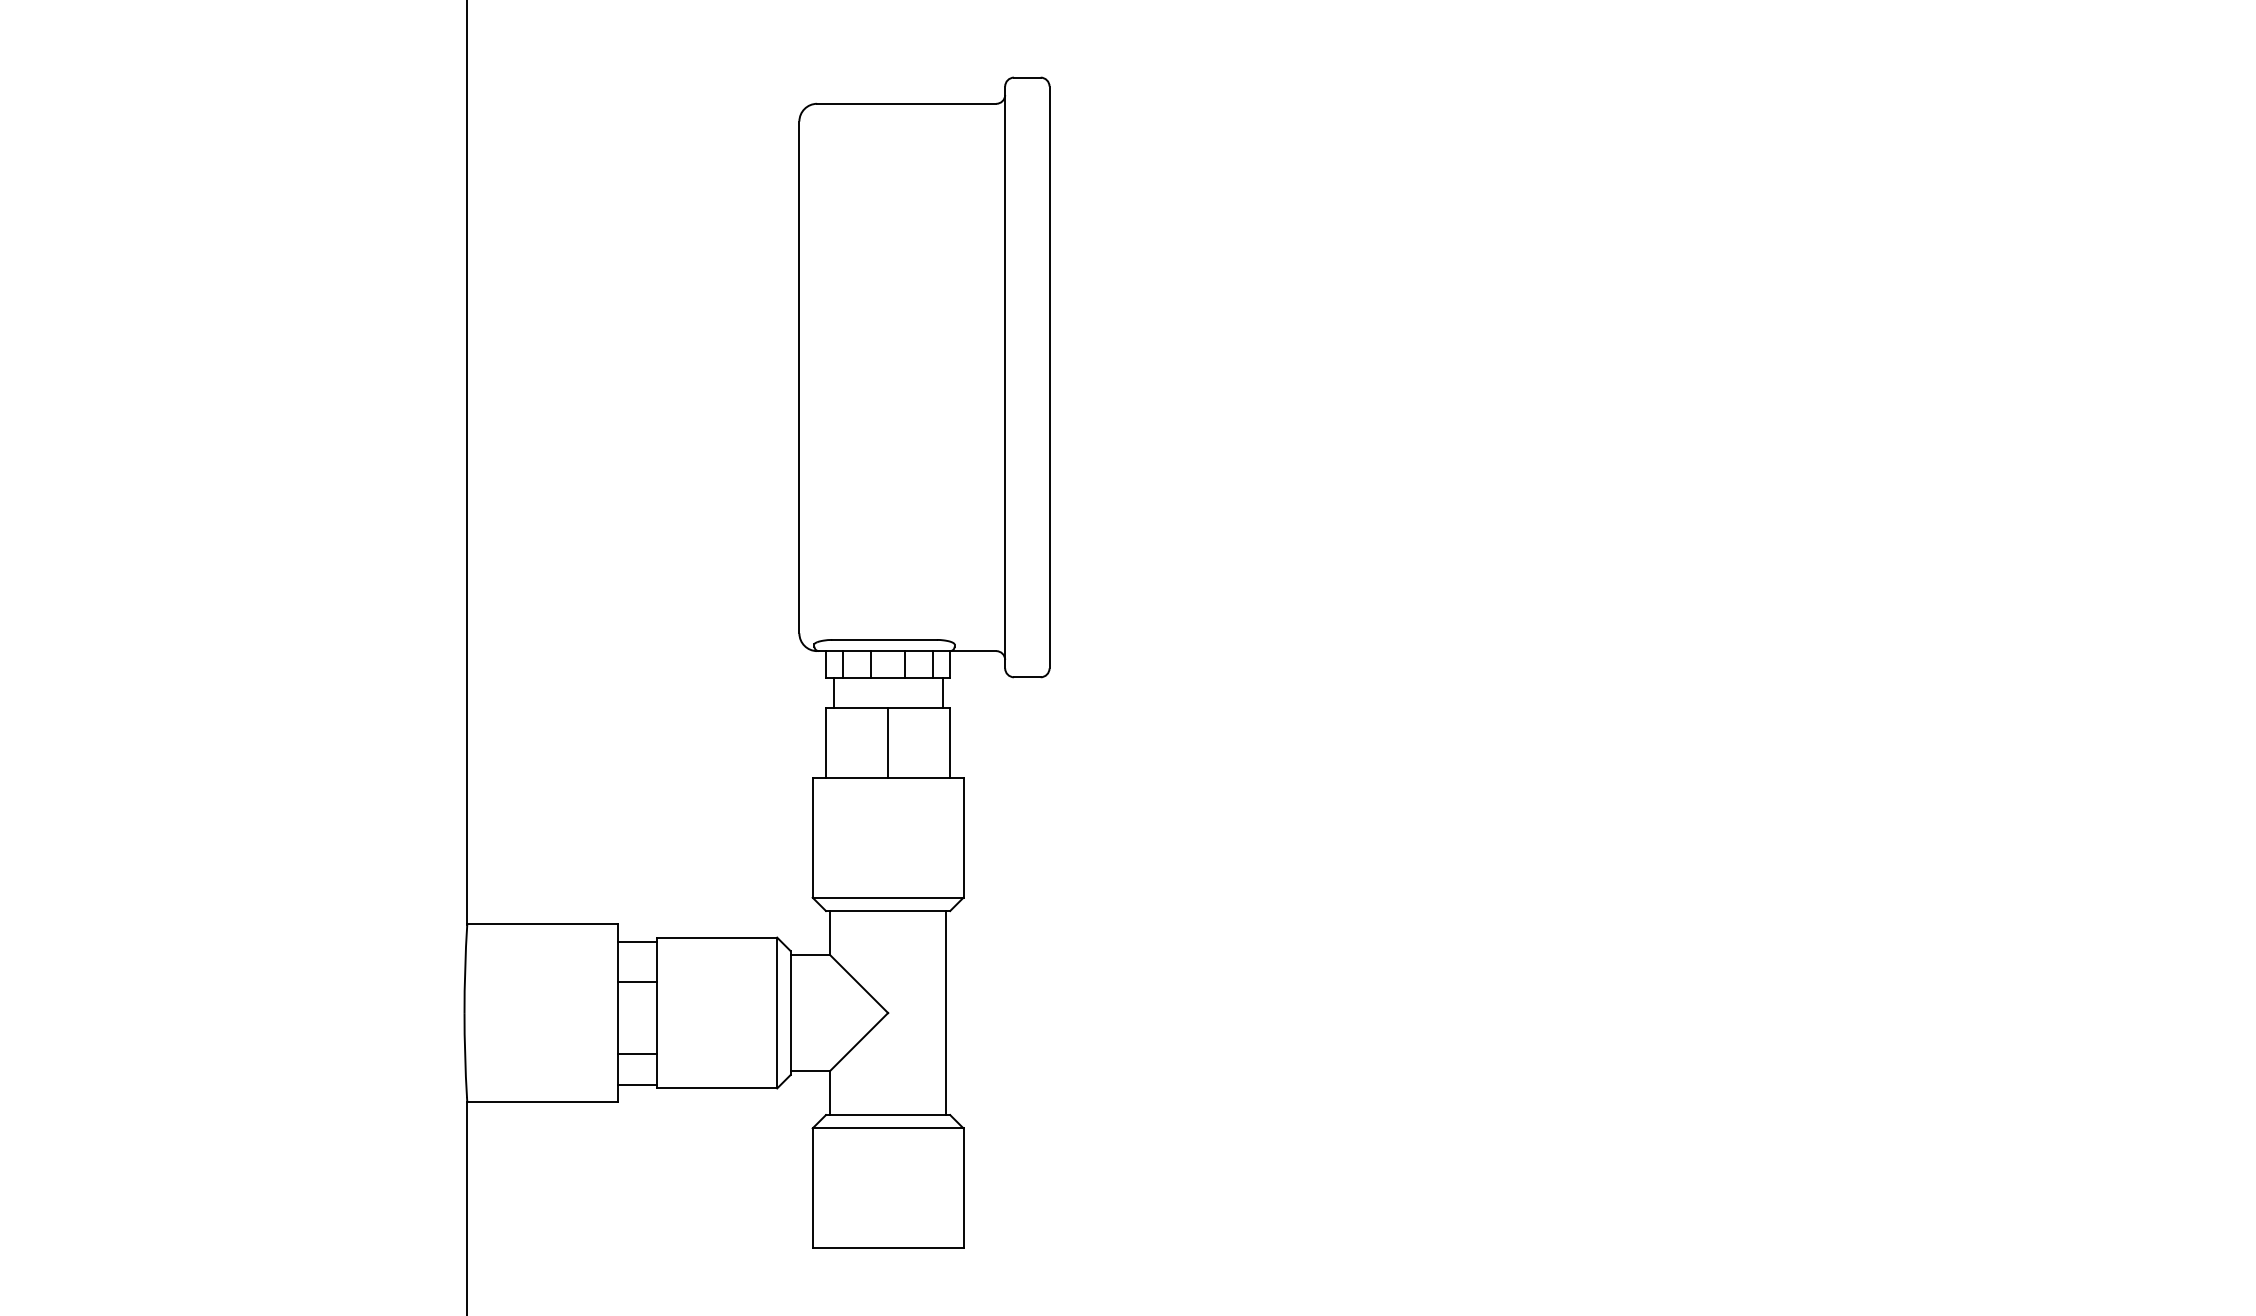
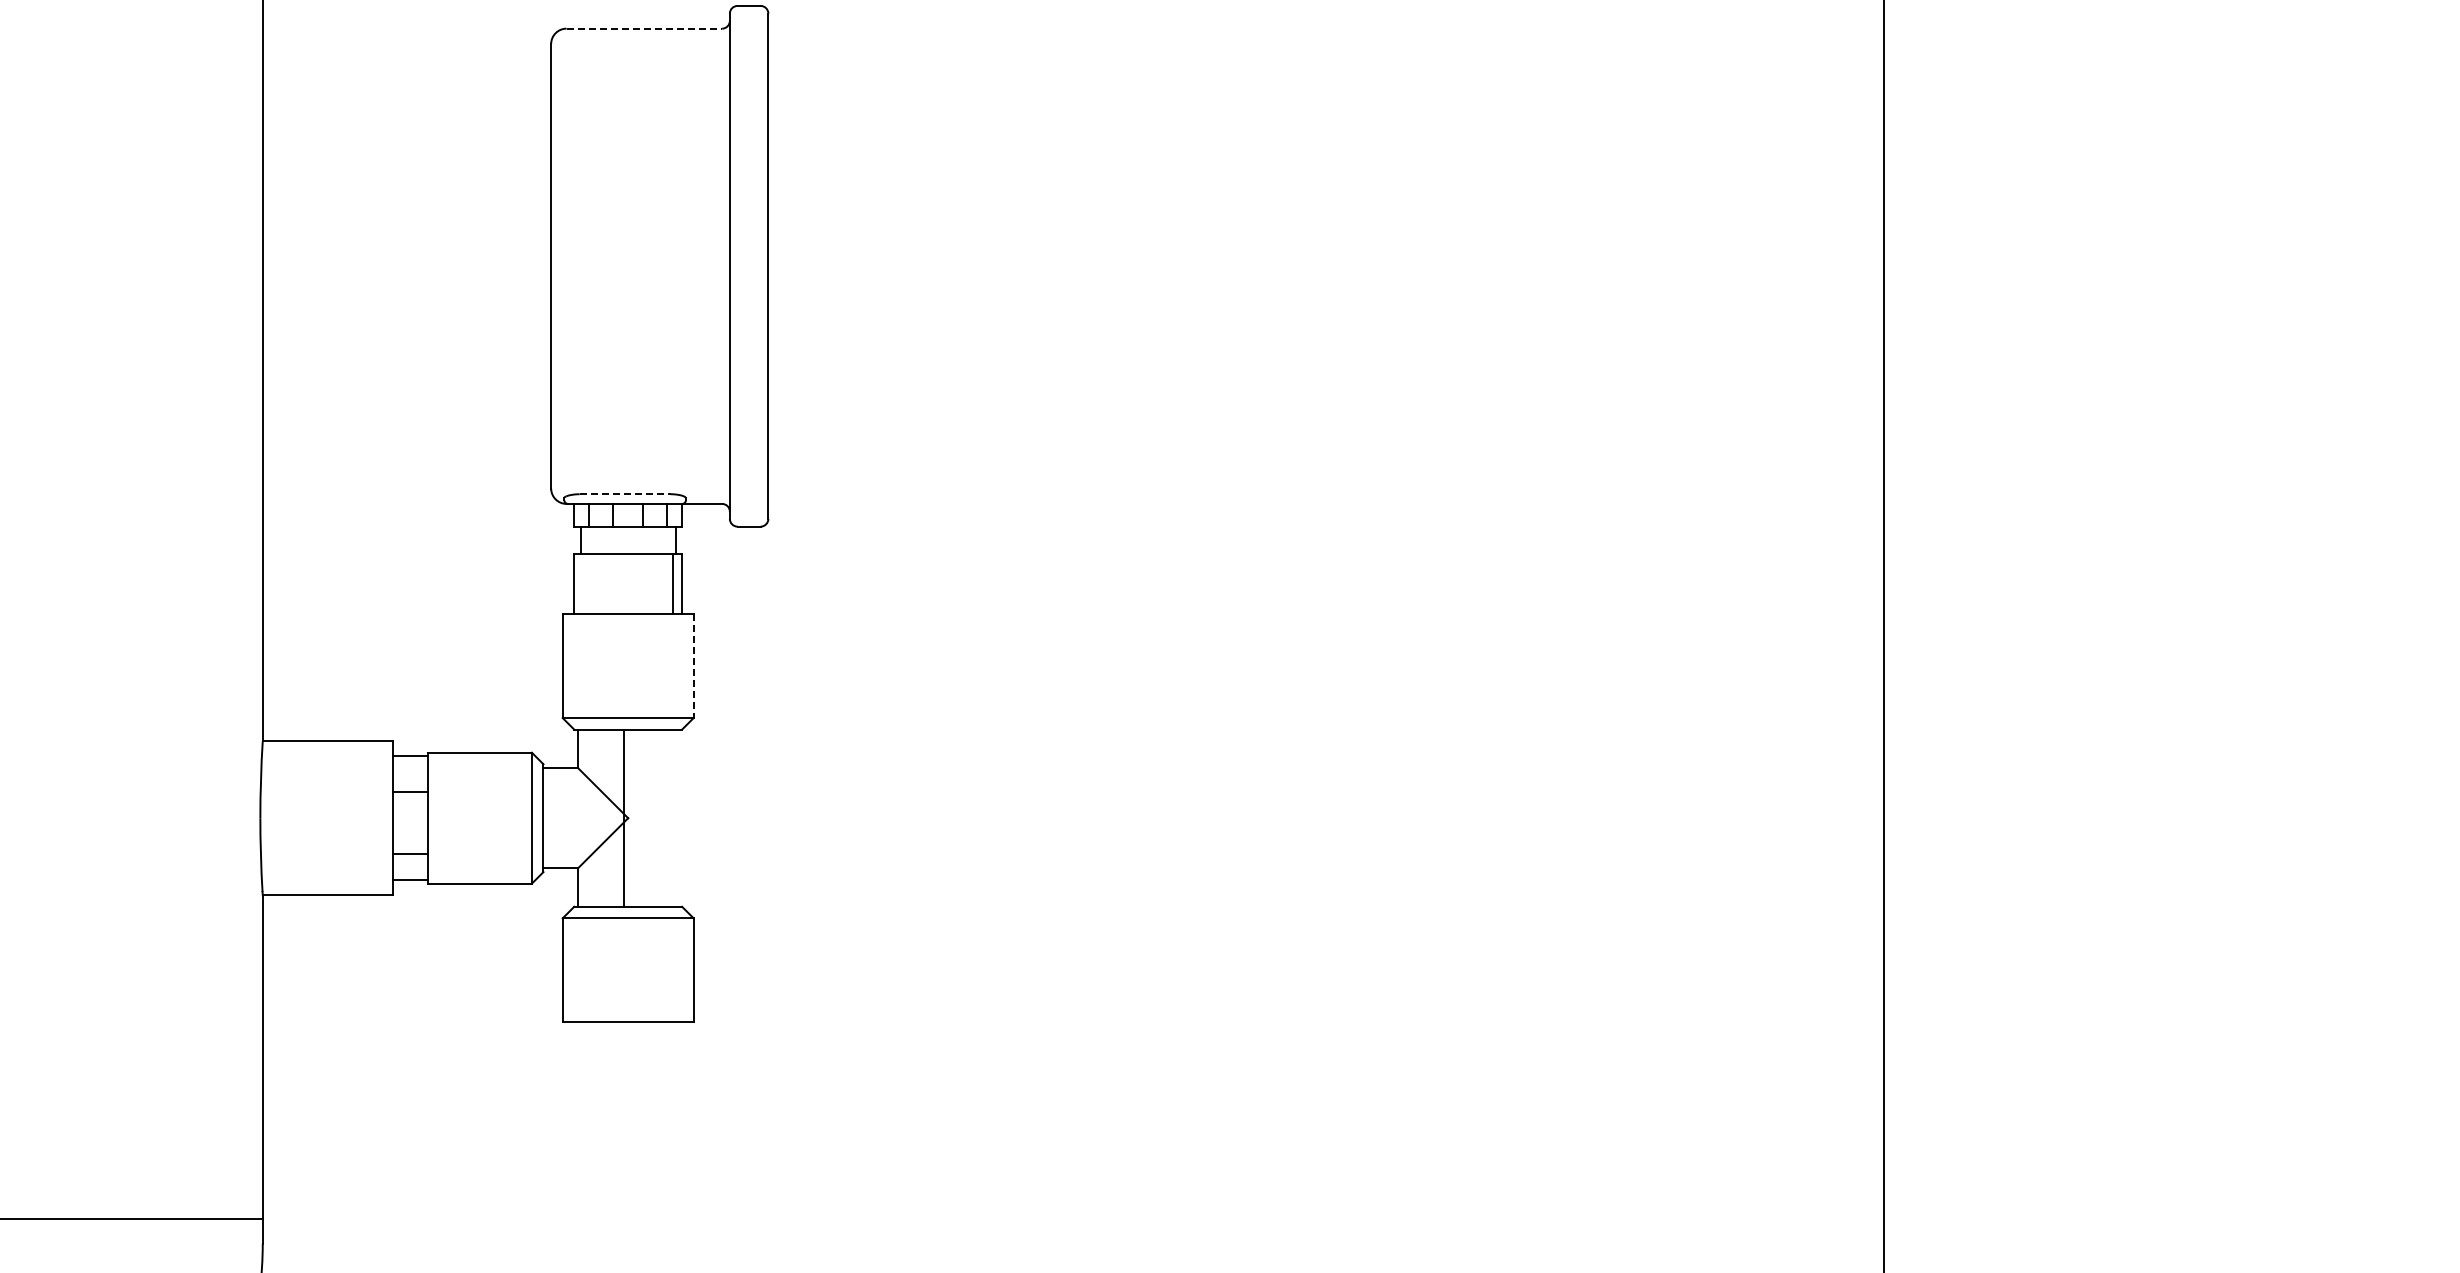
line: (906, 103) -> (644, 28), solid -> dashed
line: (885, 640) -> (625, 494), solid -> dashed
line: (888, 742) -> (673, 583), moved
line: (963, 838) -> (693, 666), solid -> dashed
line: (946, 1012) -> (624, 817), moved

